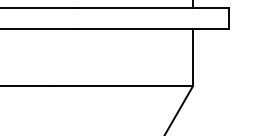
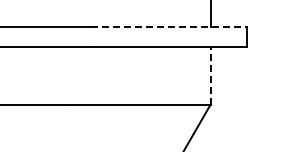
line: (151, 8) -> (169, 26), solid -> dashed
line: (192, 57) -> (210, 75), solid -> dashed

